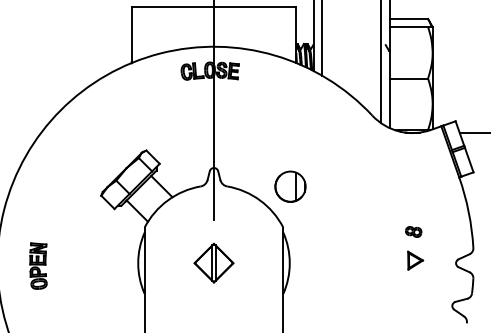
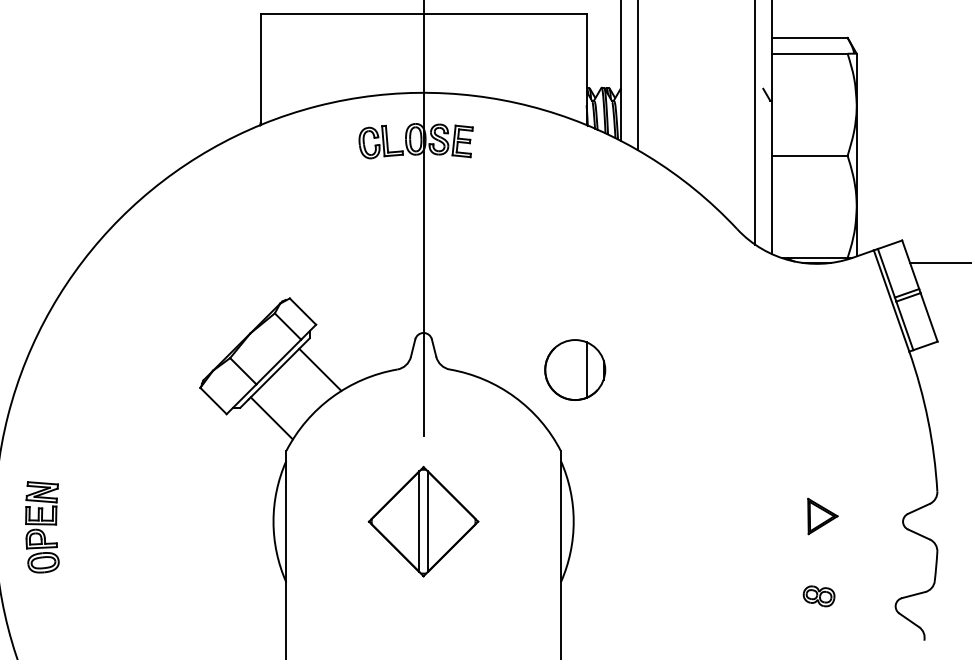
part: (413, 231) -> (818, 595), moved
part: (213, 262) -> (422, 520), size x1.43
part: (38, 265) -> (42, 526), moved

